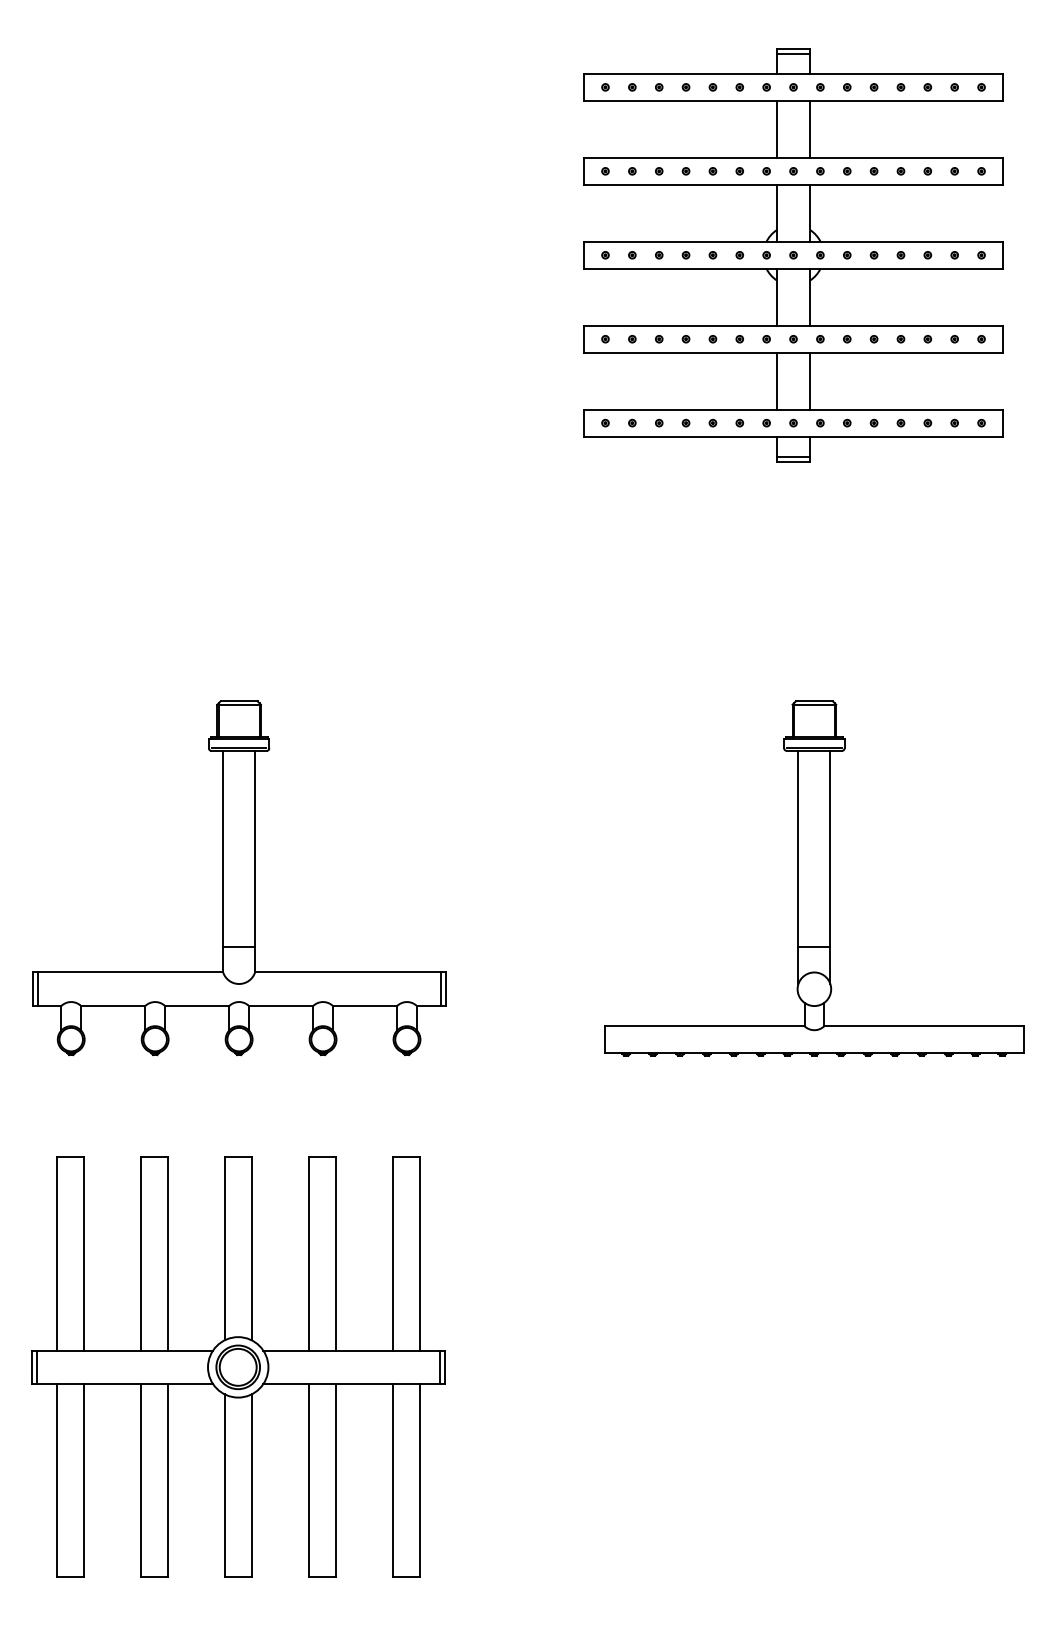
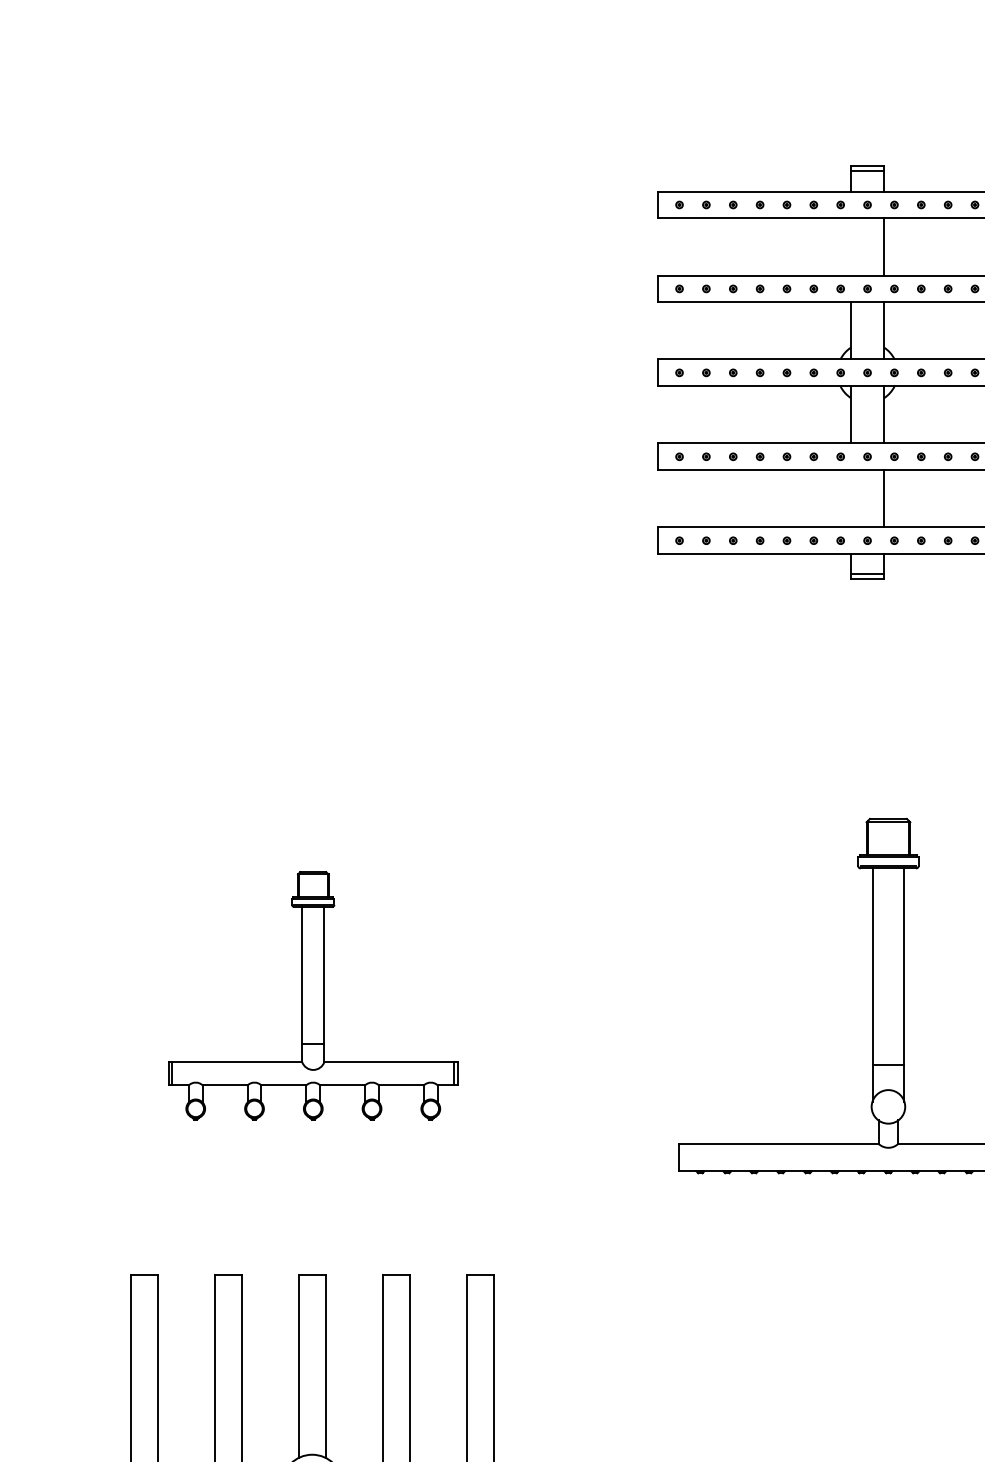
line: (776, 128) -> (850, 246), removed
line: (776, 380) -> (850, 498), removed
part: (239, 878) -> (313, 996), size x0.7

